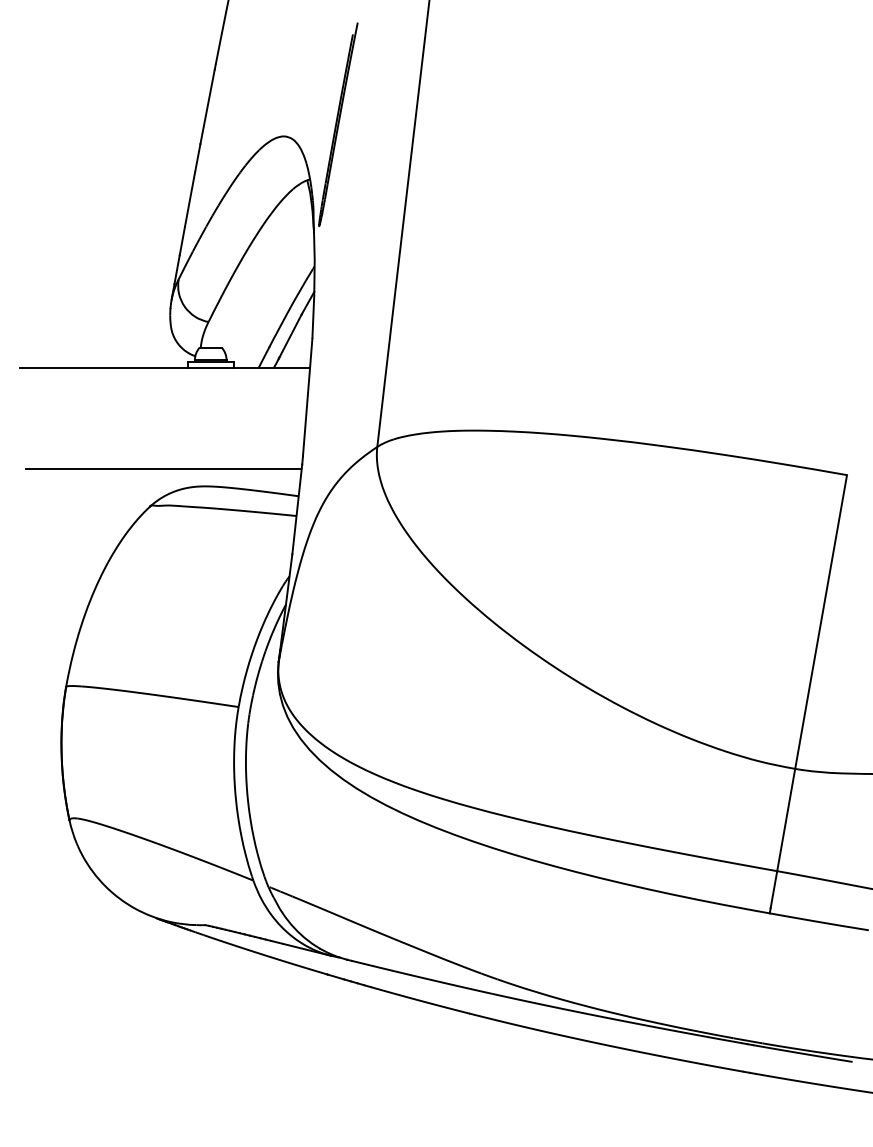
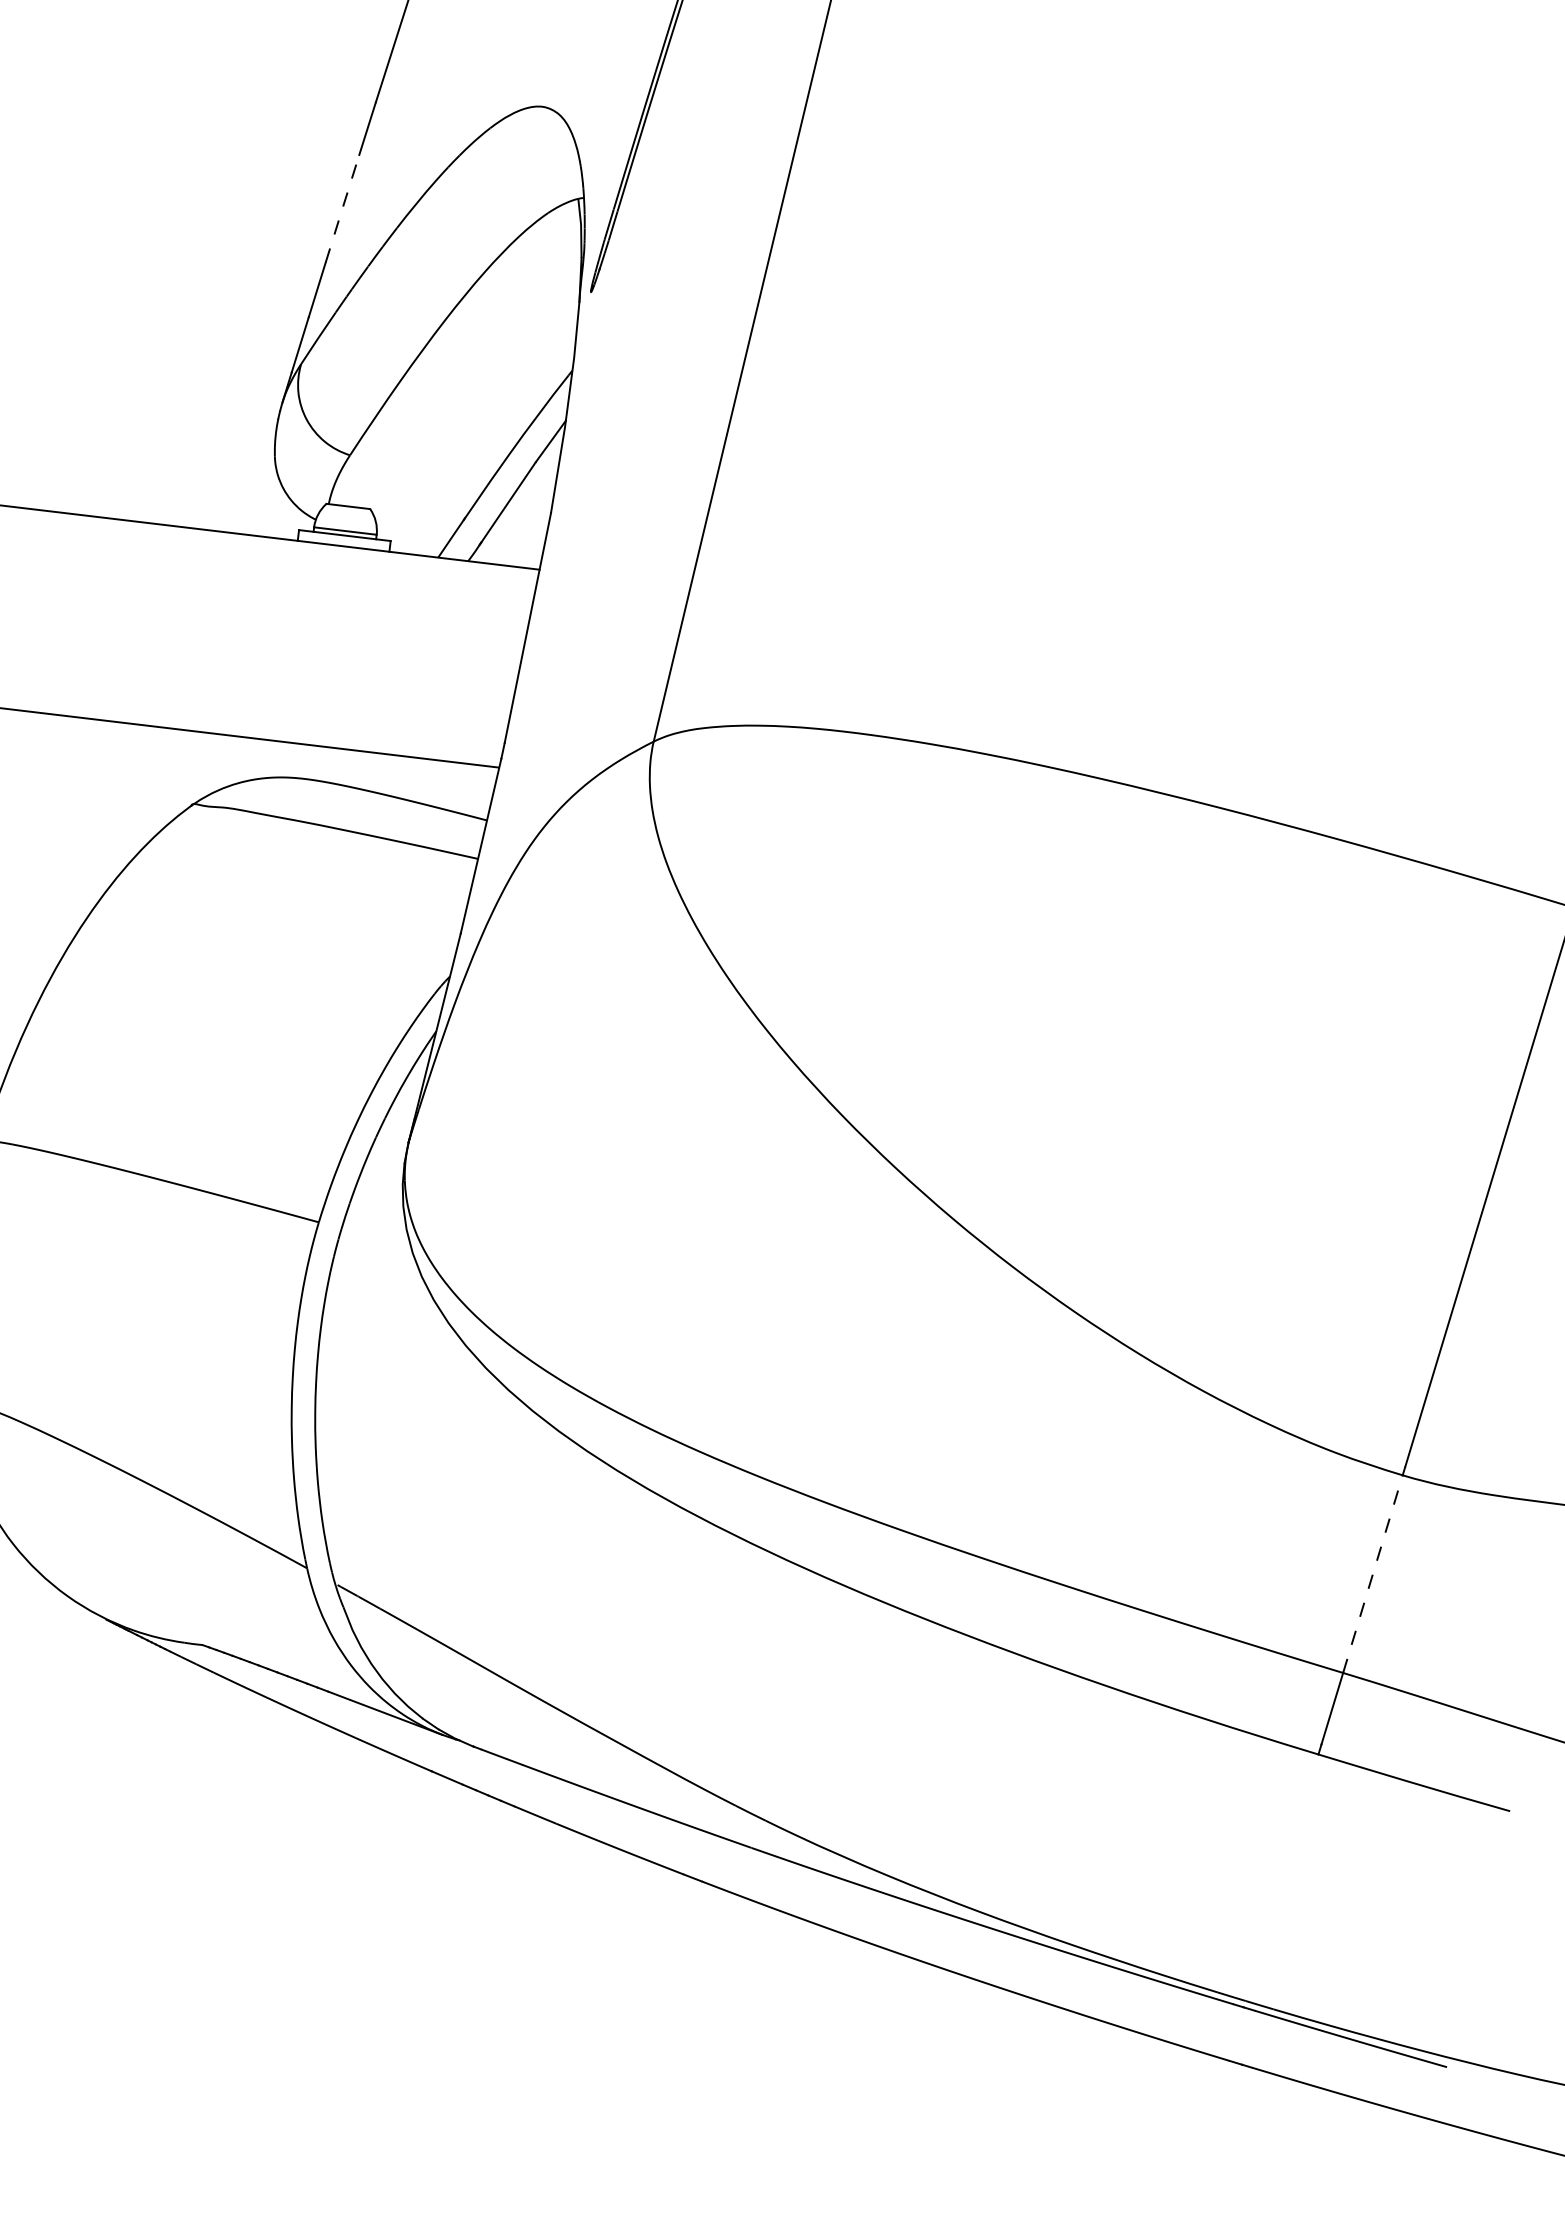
line: (190, 199) -> (343, 209), solid -> dashed
line: (786, 820) -> (1373, 1575), solid -> dashed

